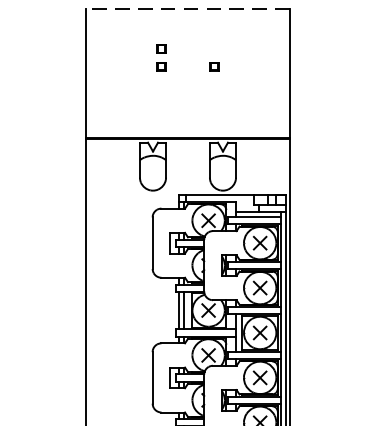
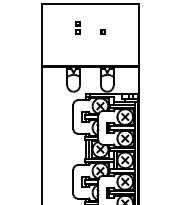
line: (188, 9) -> (90, 4), dashed -> solid

